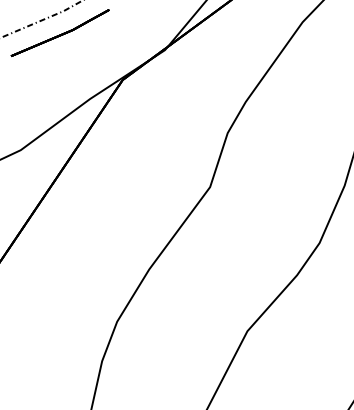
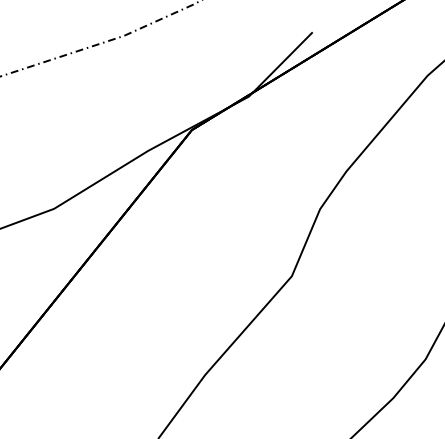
part: (59, 32) -> (116, 62), removed

